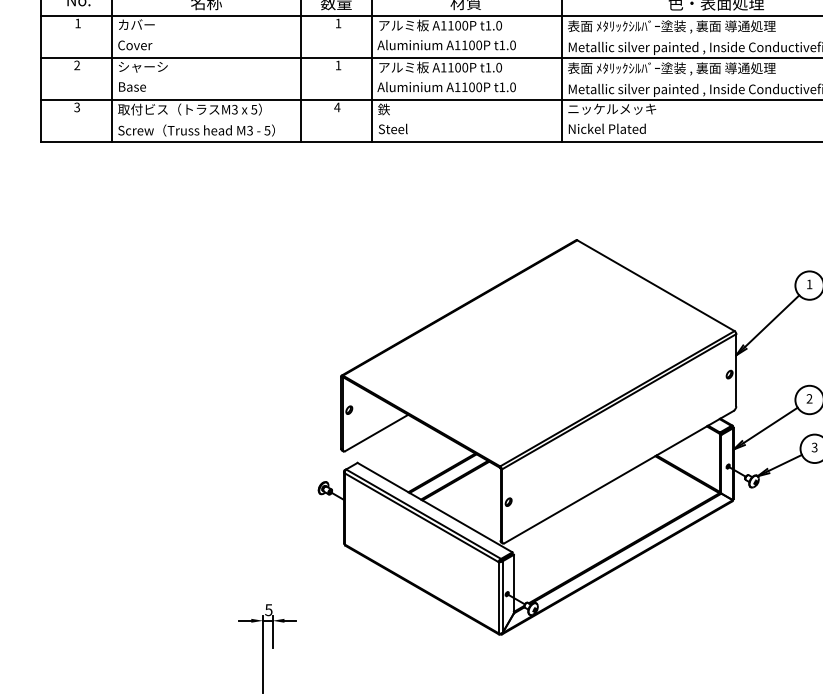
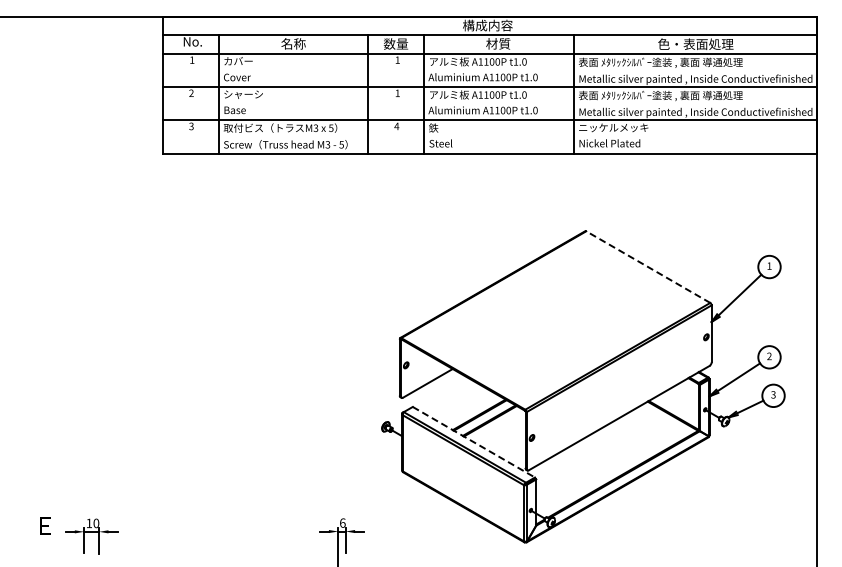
line: (656, 286) -> (648, 267), solid -> dashed
line: (434, 507) -> (473, 442), solid -> dashed
text: (268, 609) -> (342, 522), 5 -> 6

